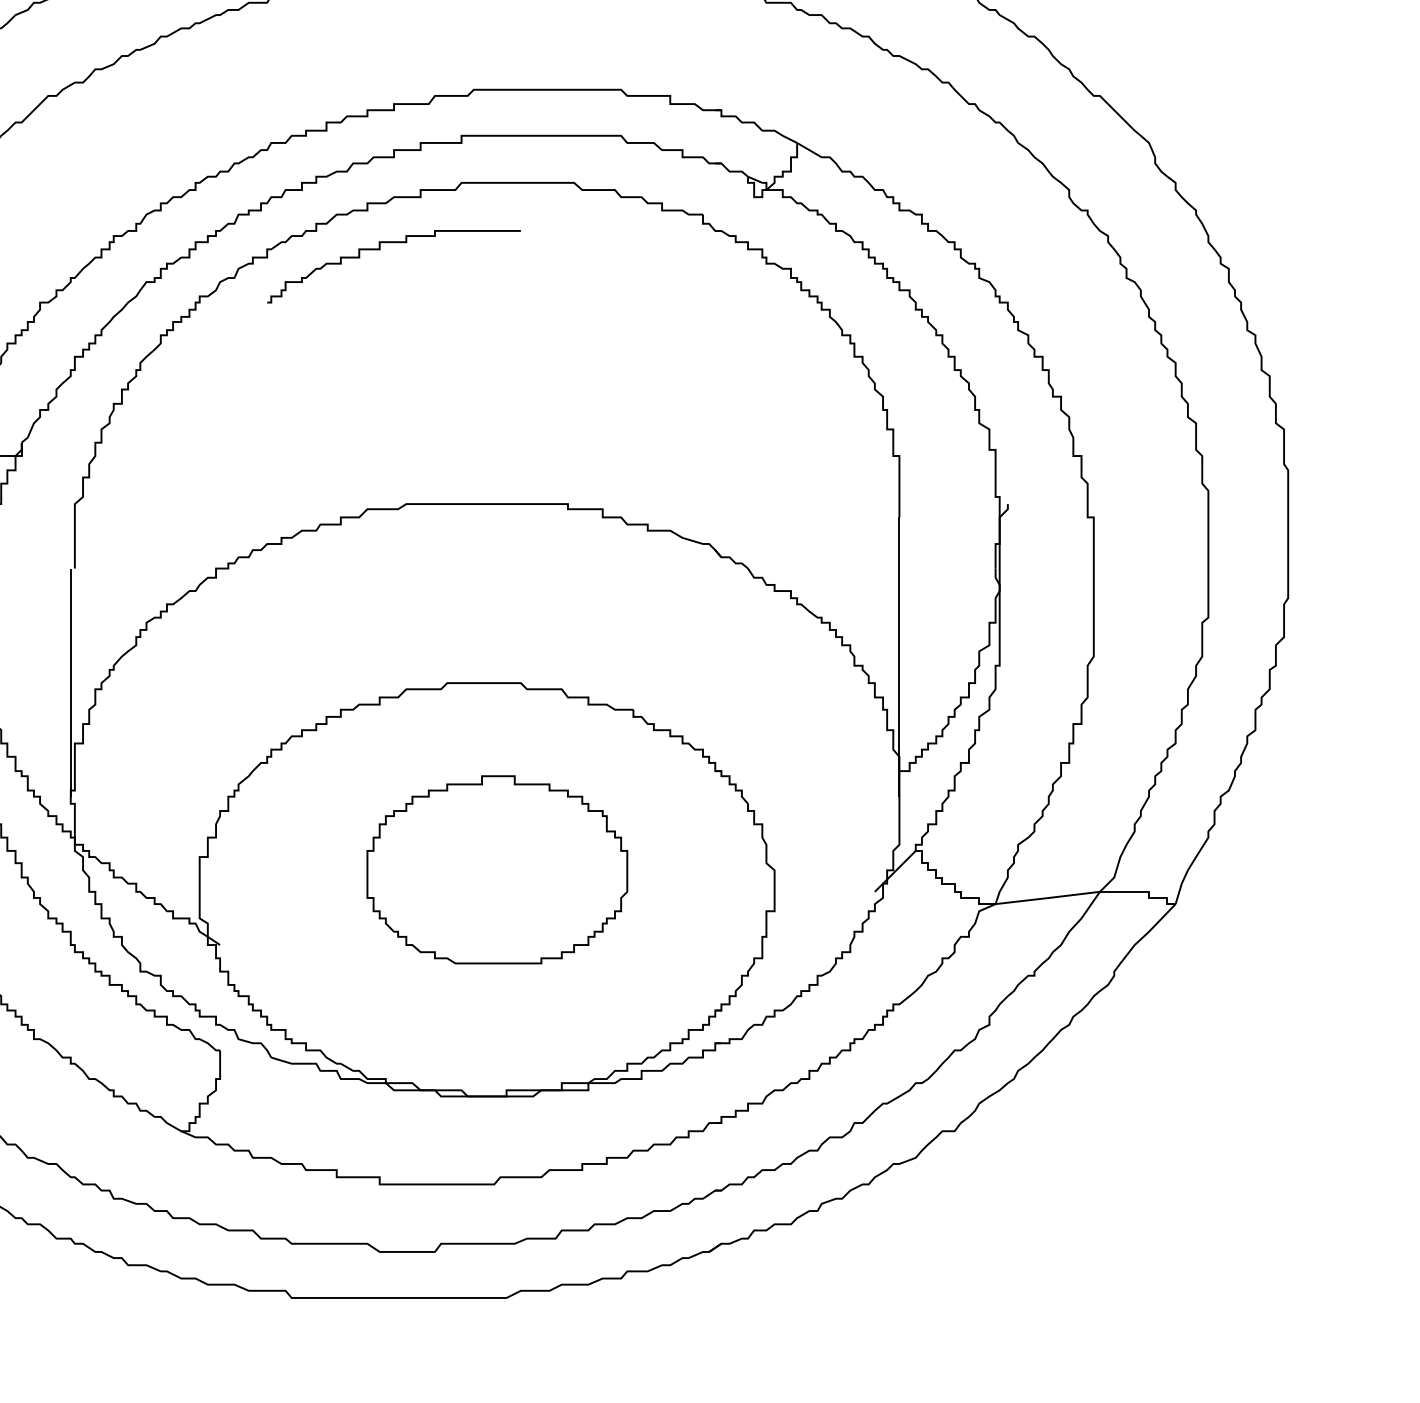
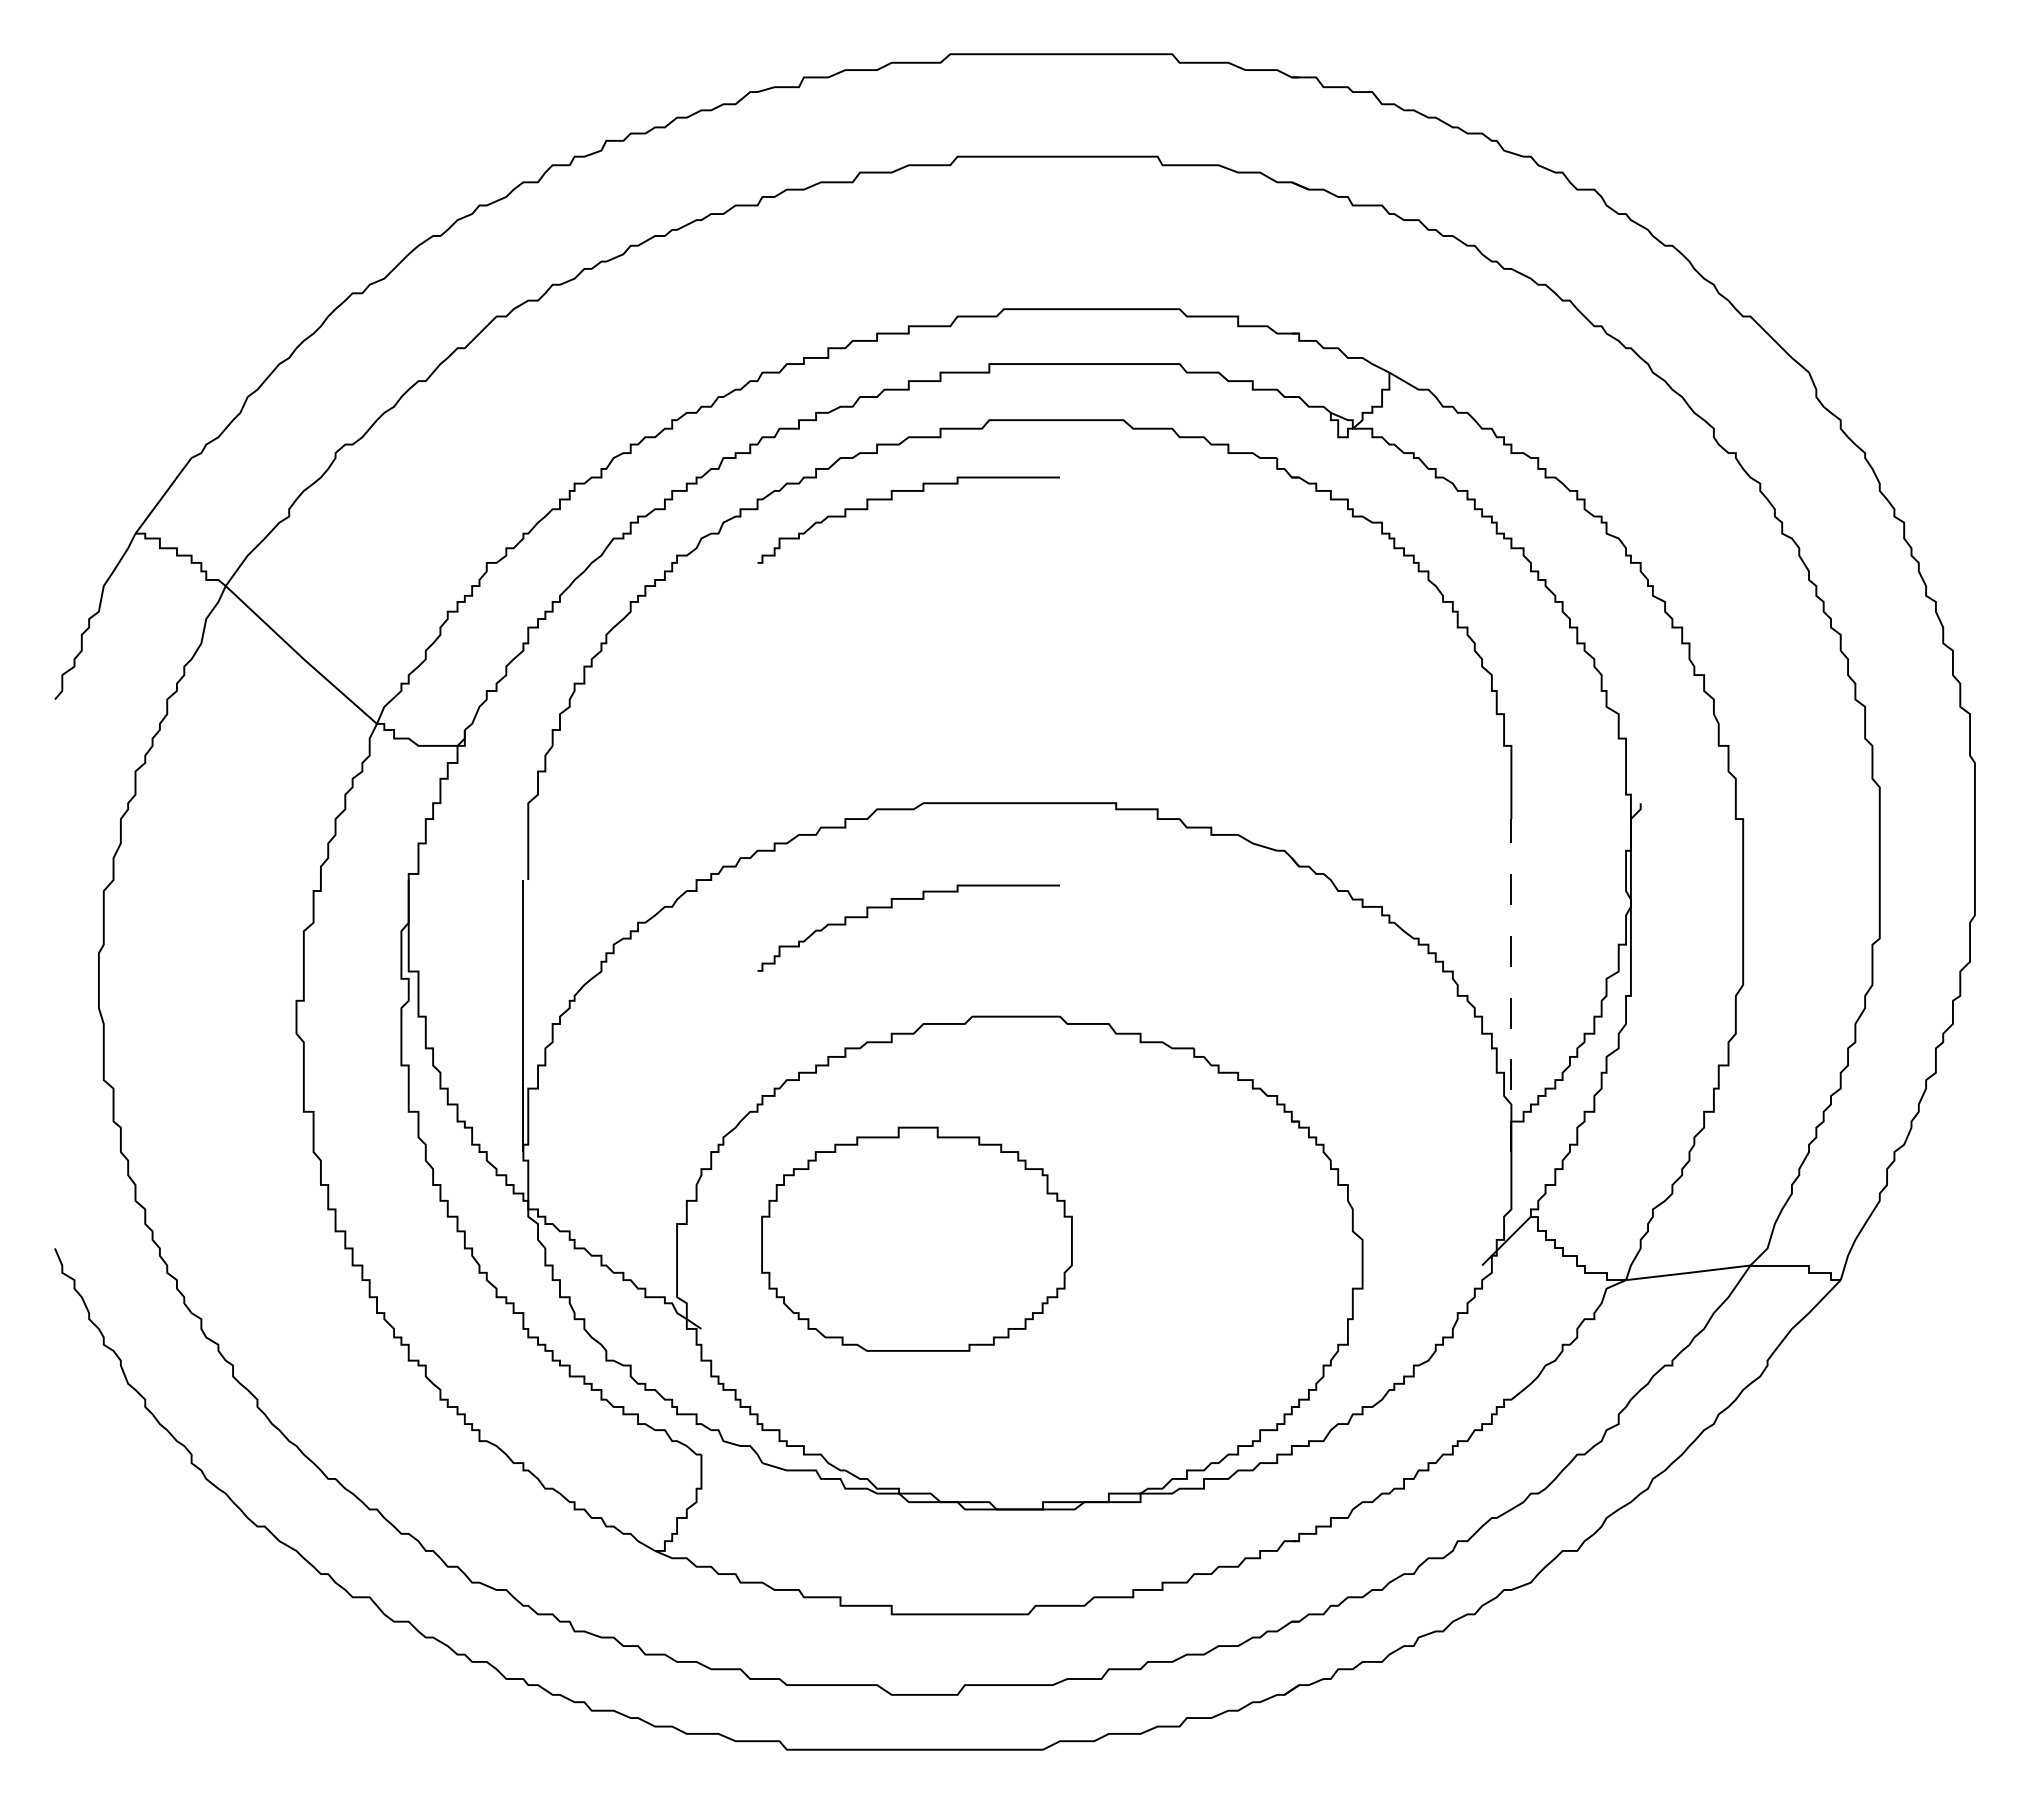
curve: (380, 592) -> (892, 908), added
line: (899, 656) -> (1511, 985), solid -> dashed
part: (496, 869) -> (916, 1238), moved

